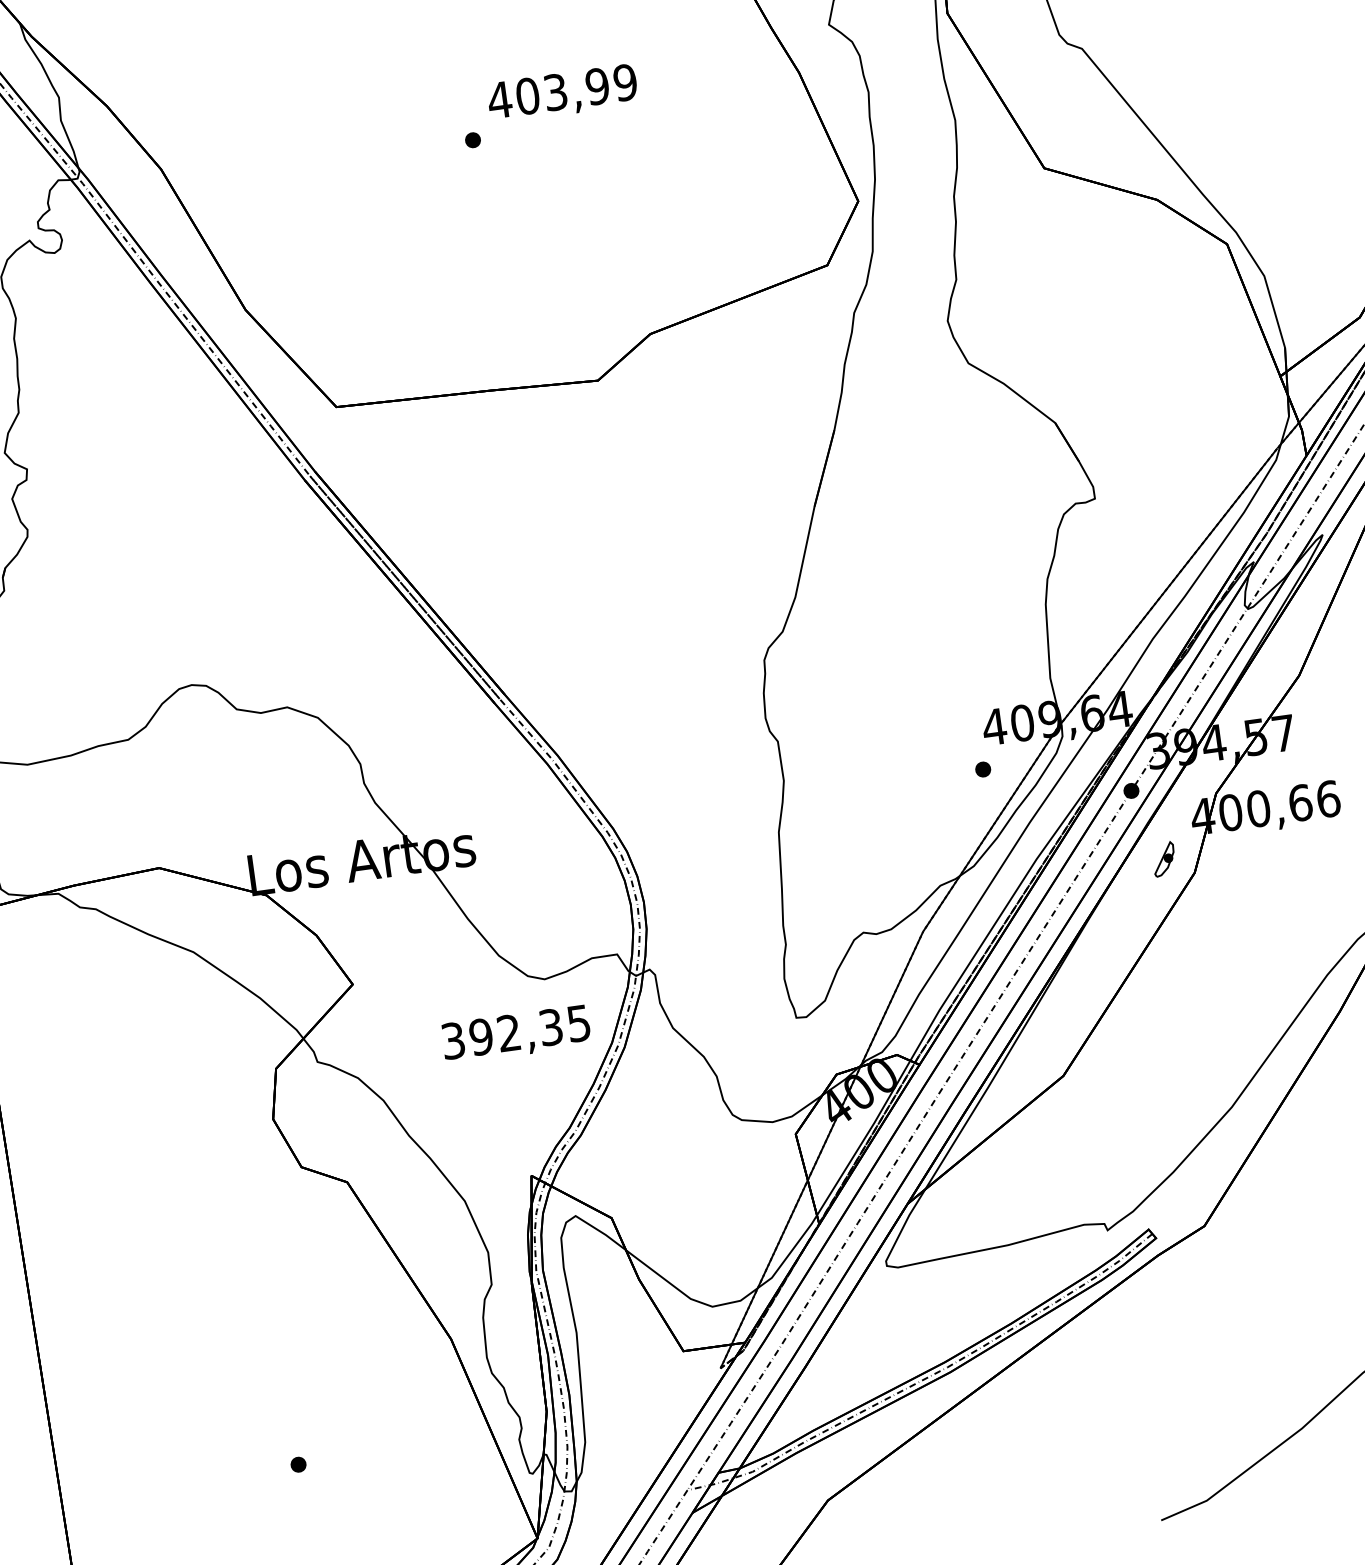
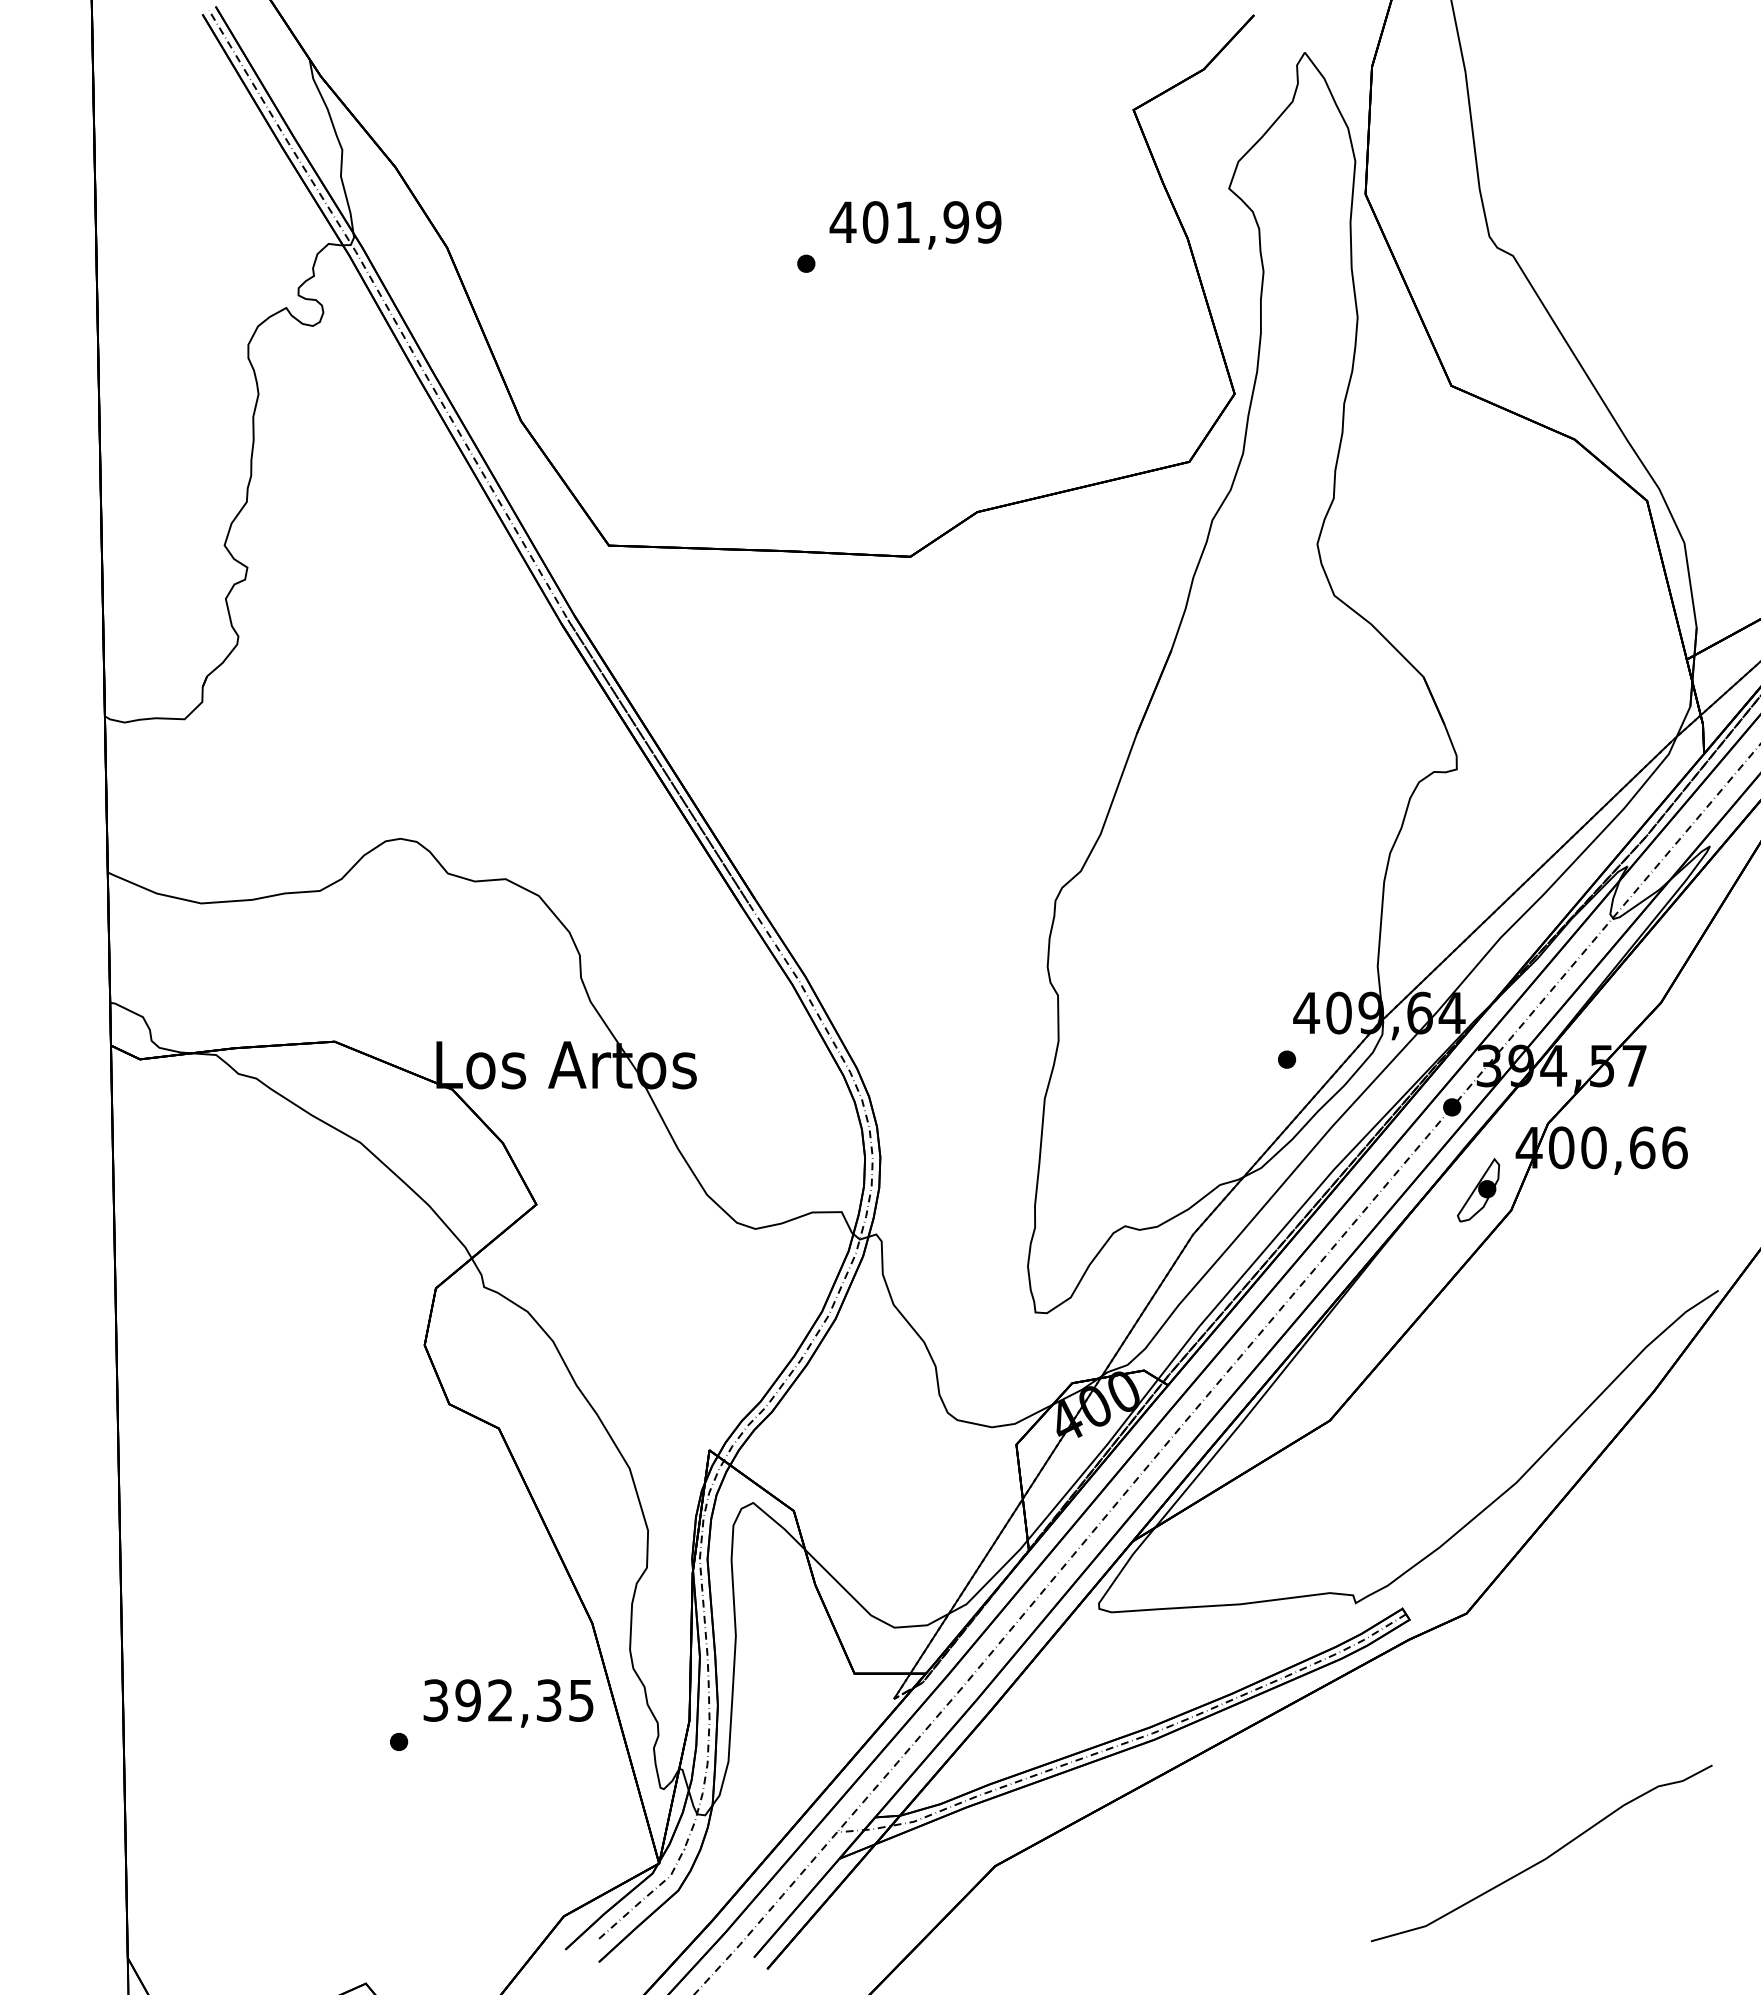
text: (555, 92) -> (907, 222), 403,99 -> 401,99
part: (1164, 859) -> (1478, 1190), size x1.67
text: (516, 1034) -> (508, 1703), moved

